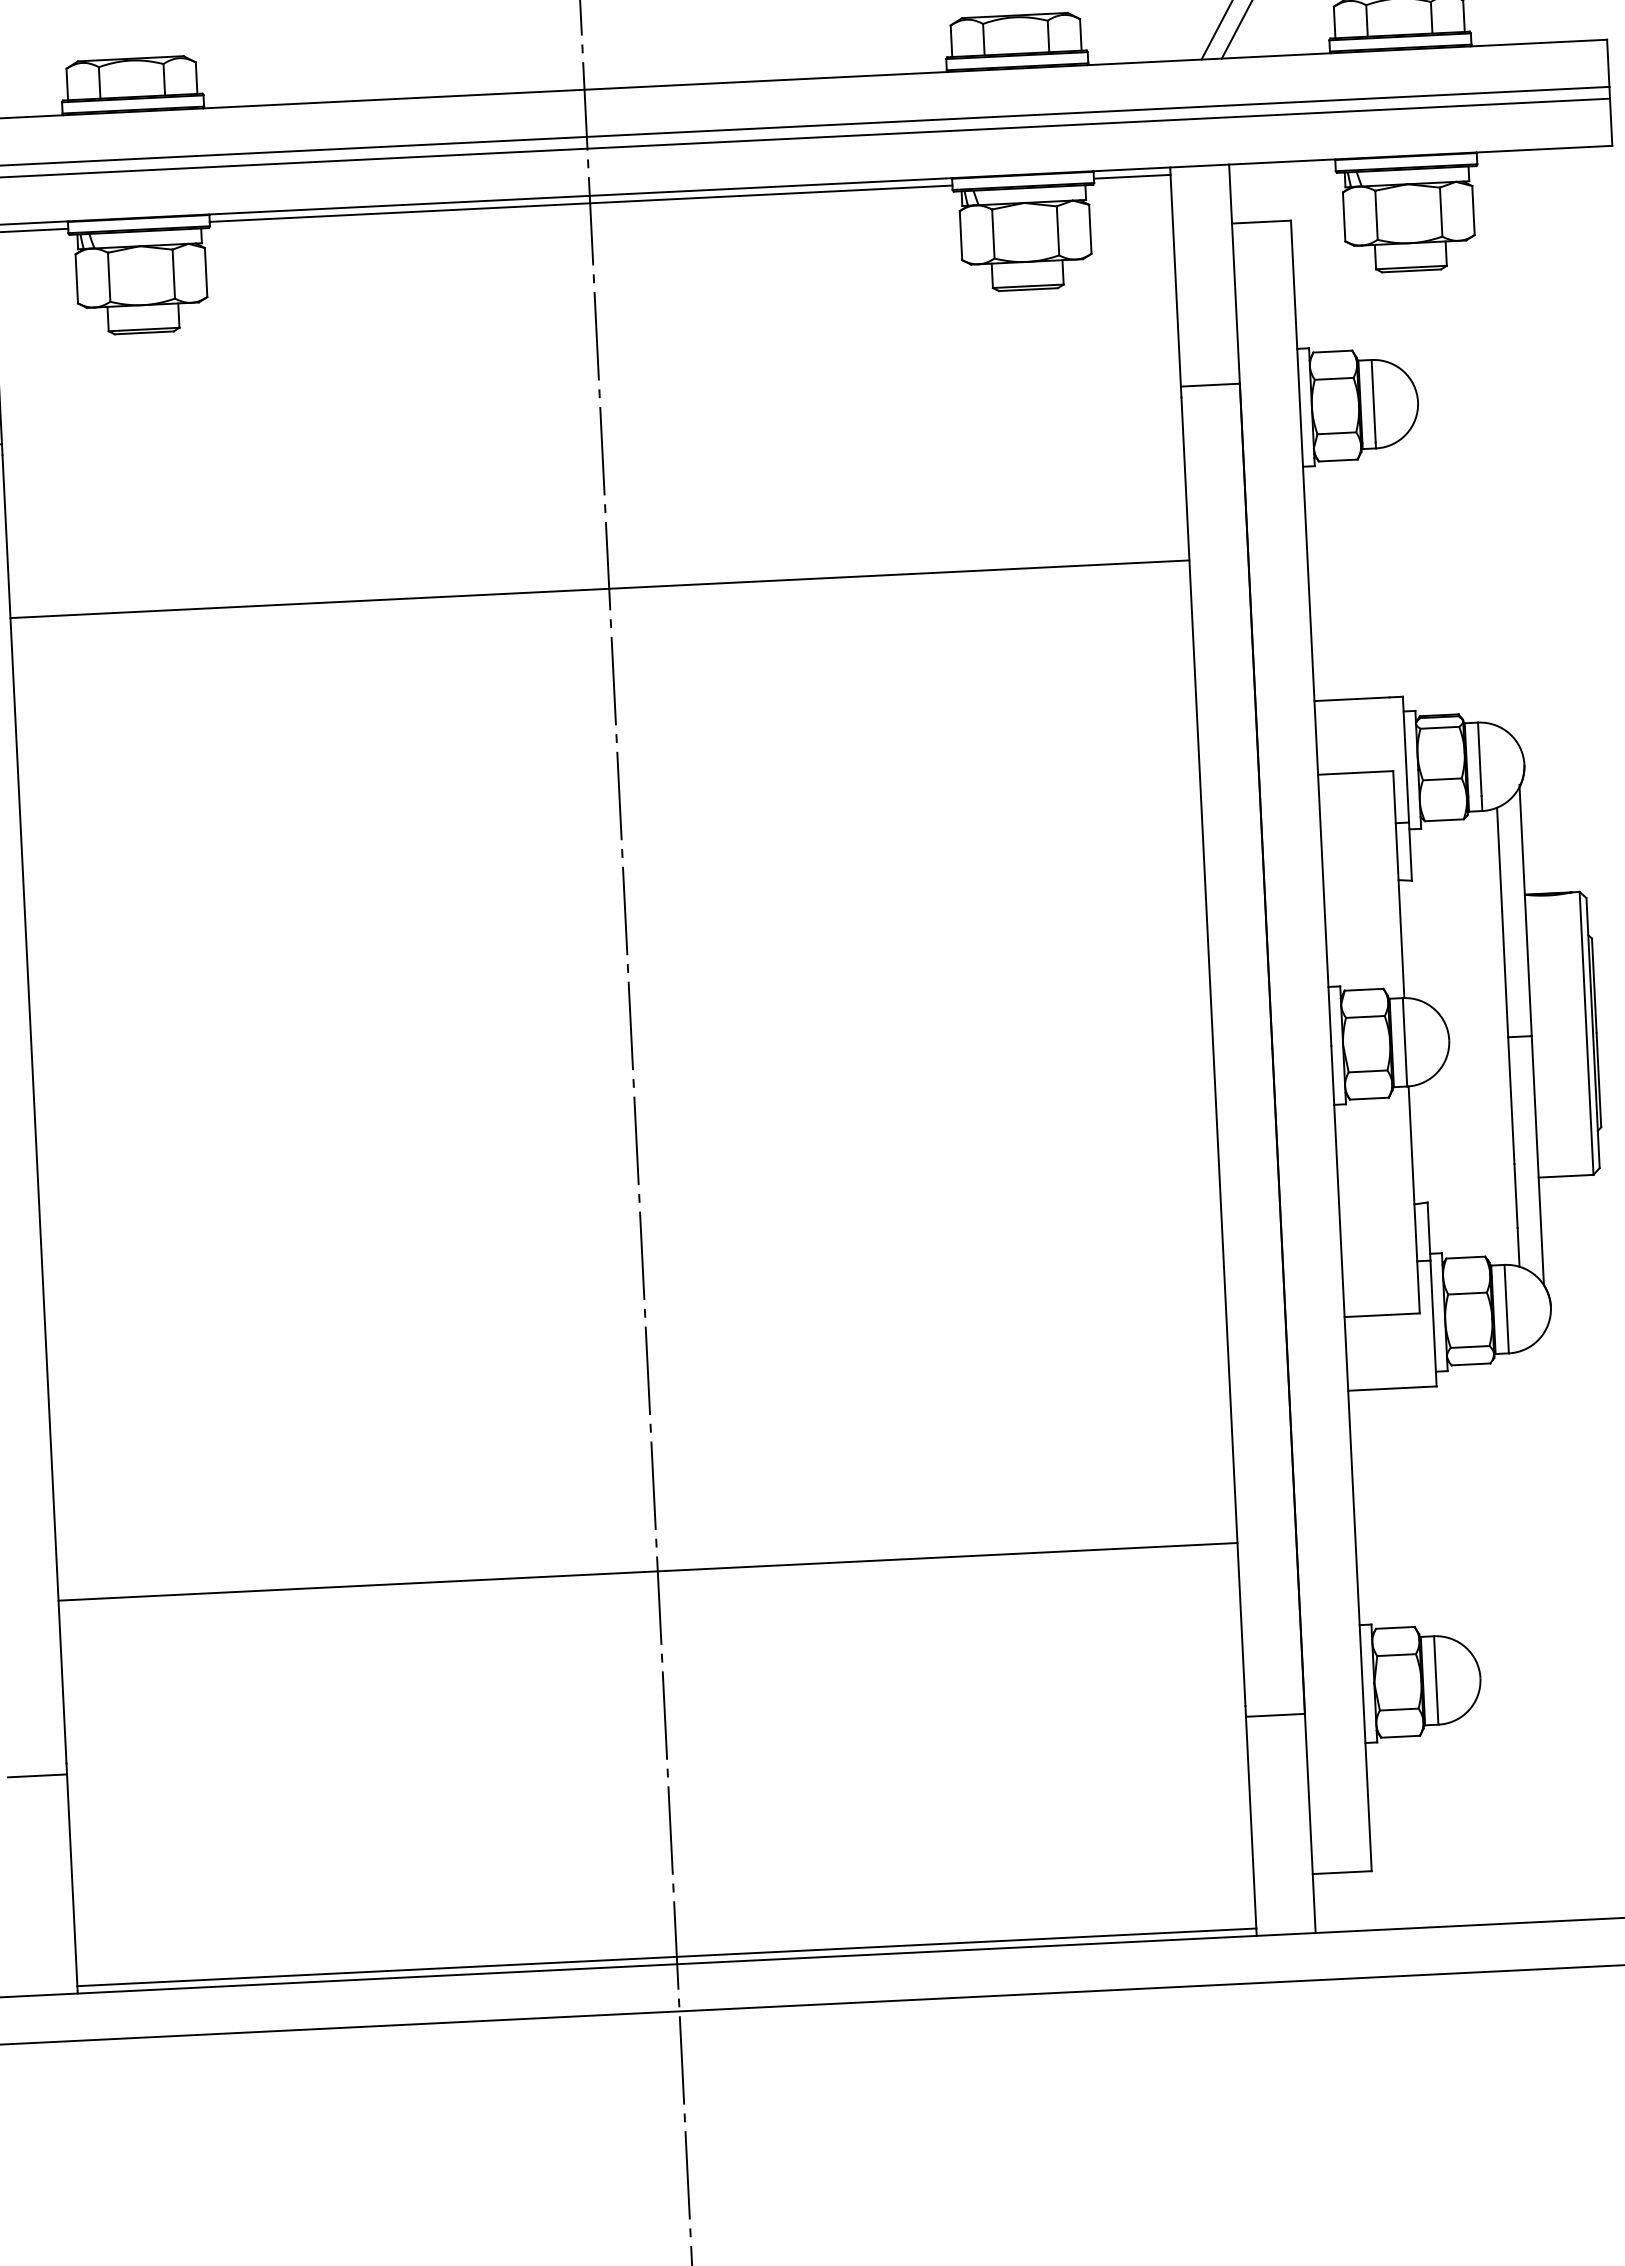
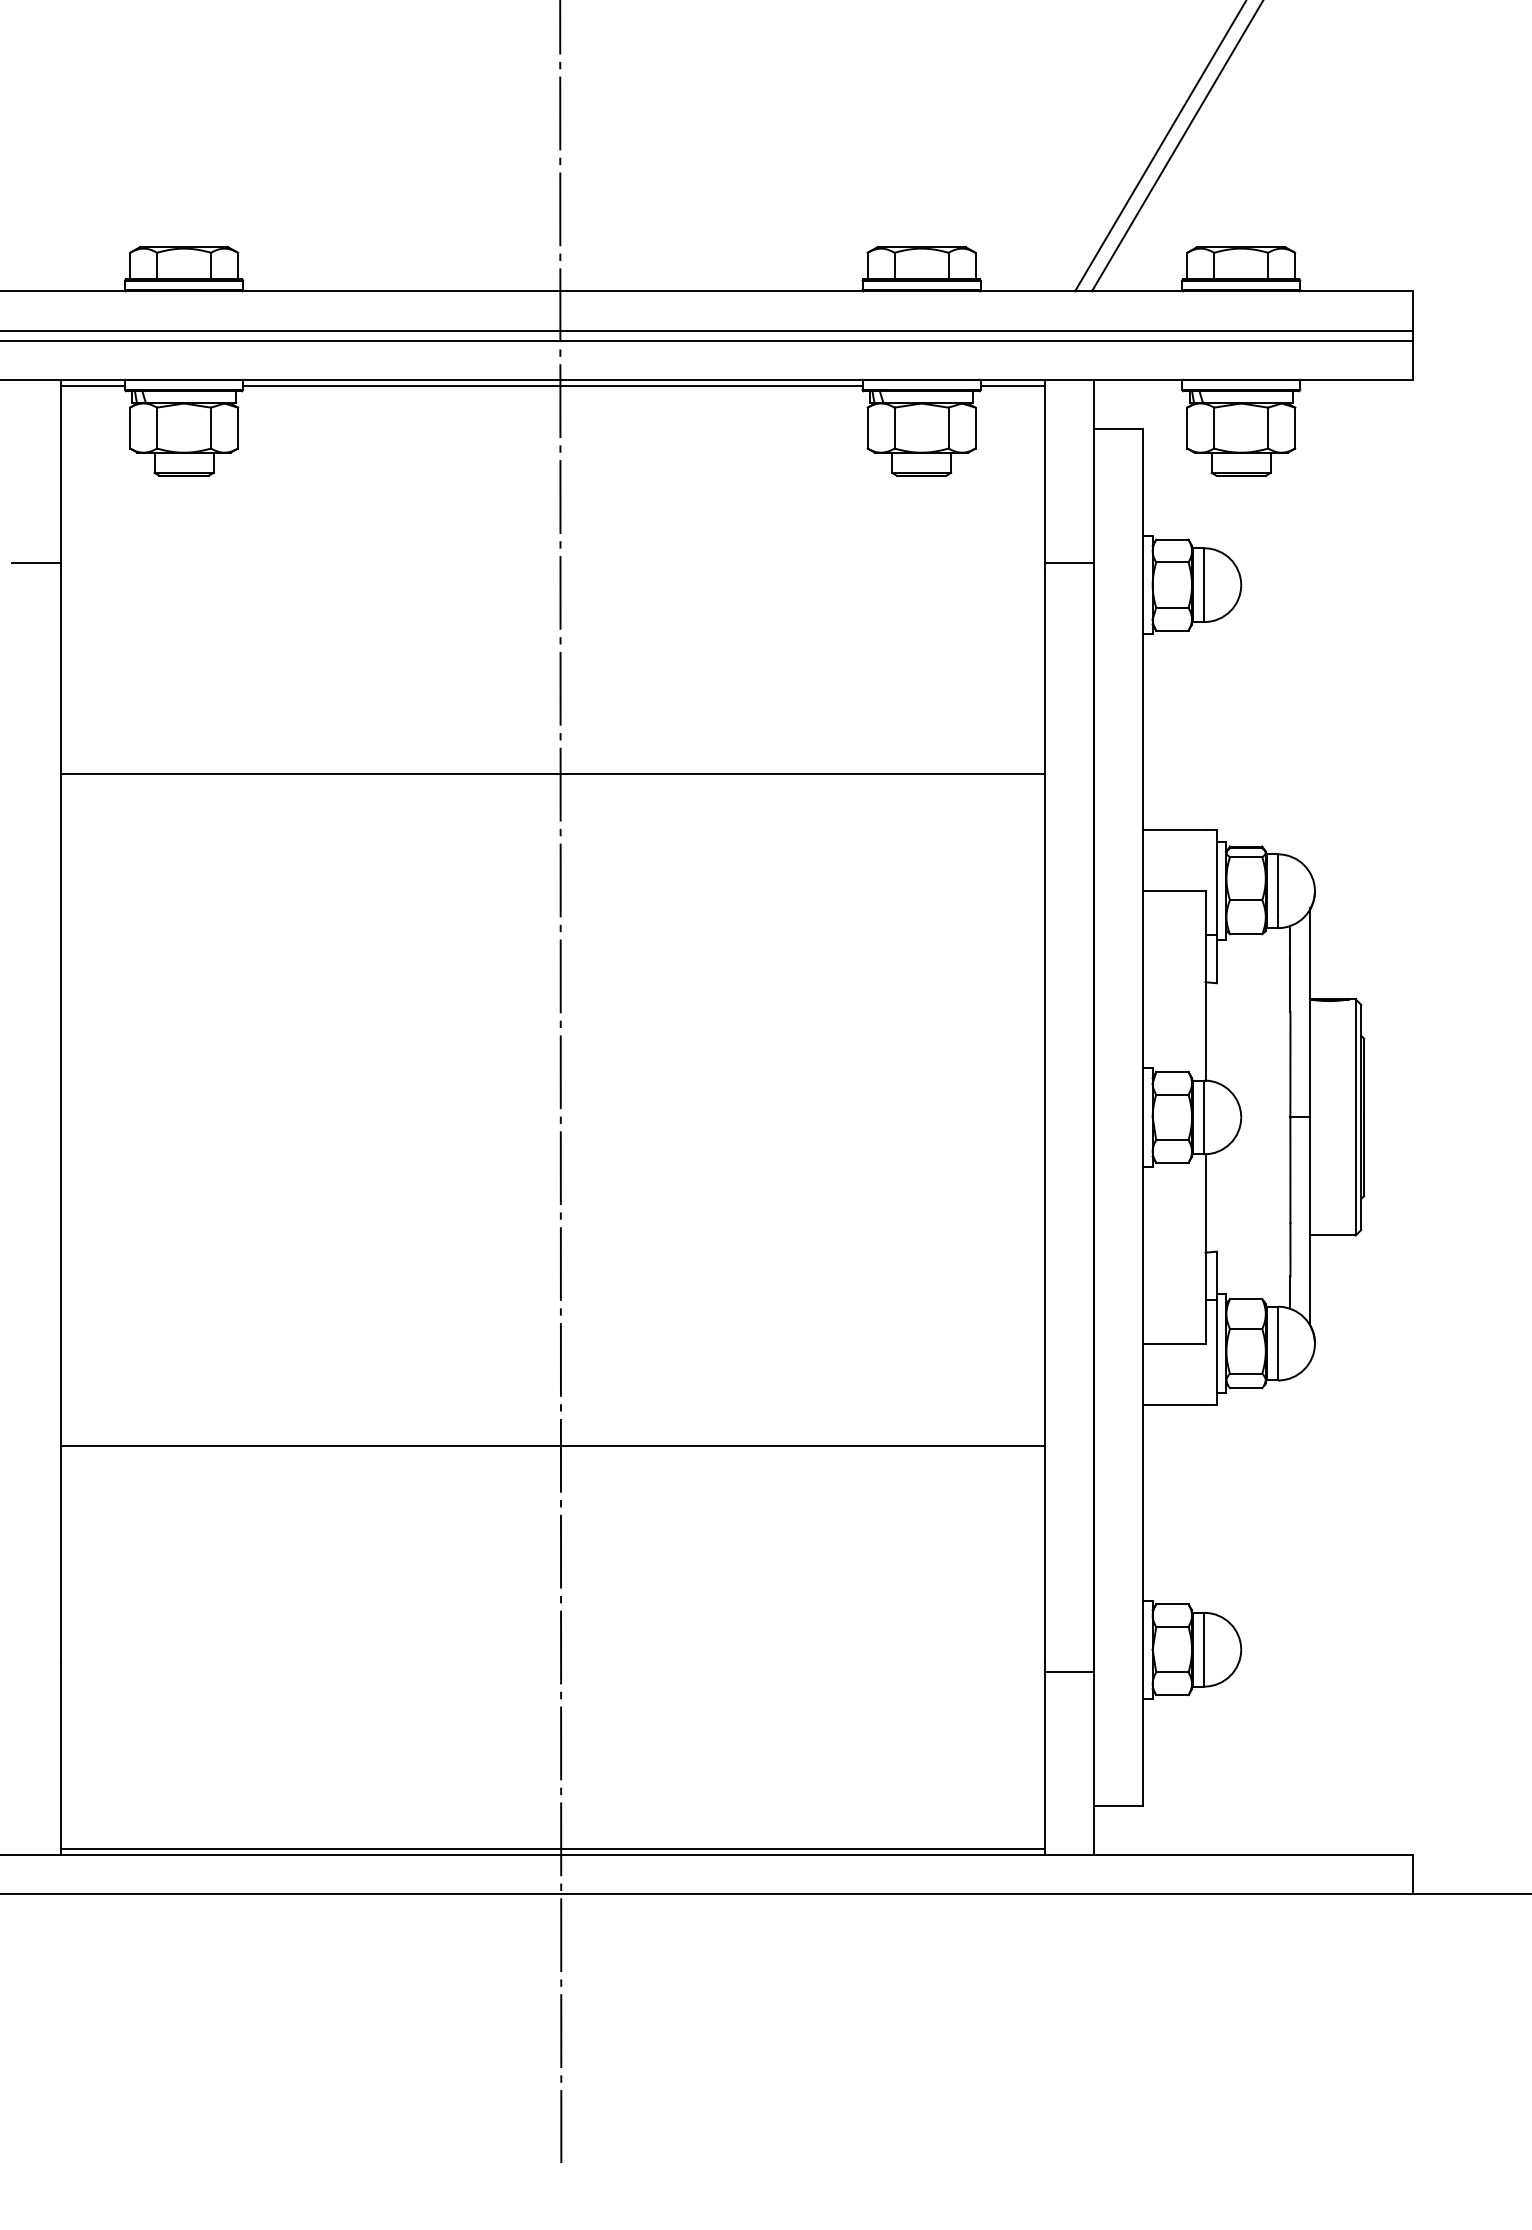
line: (599, 589) -> (552, 773), moved
line: (647, 1572) -> (552, 1446), moved
line: (37, 1776) -> (36, 1672), removed

